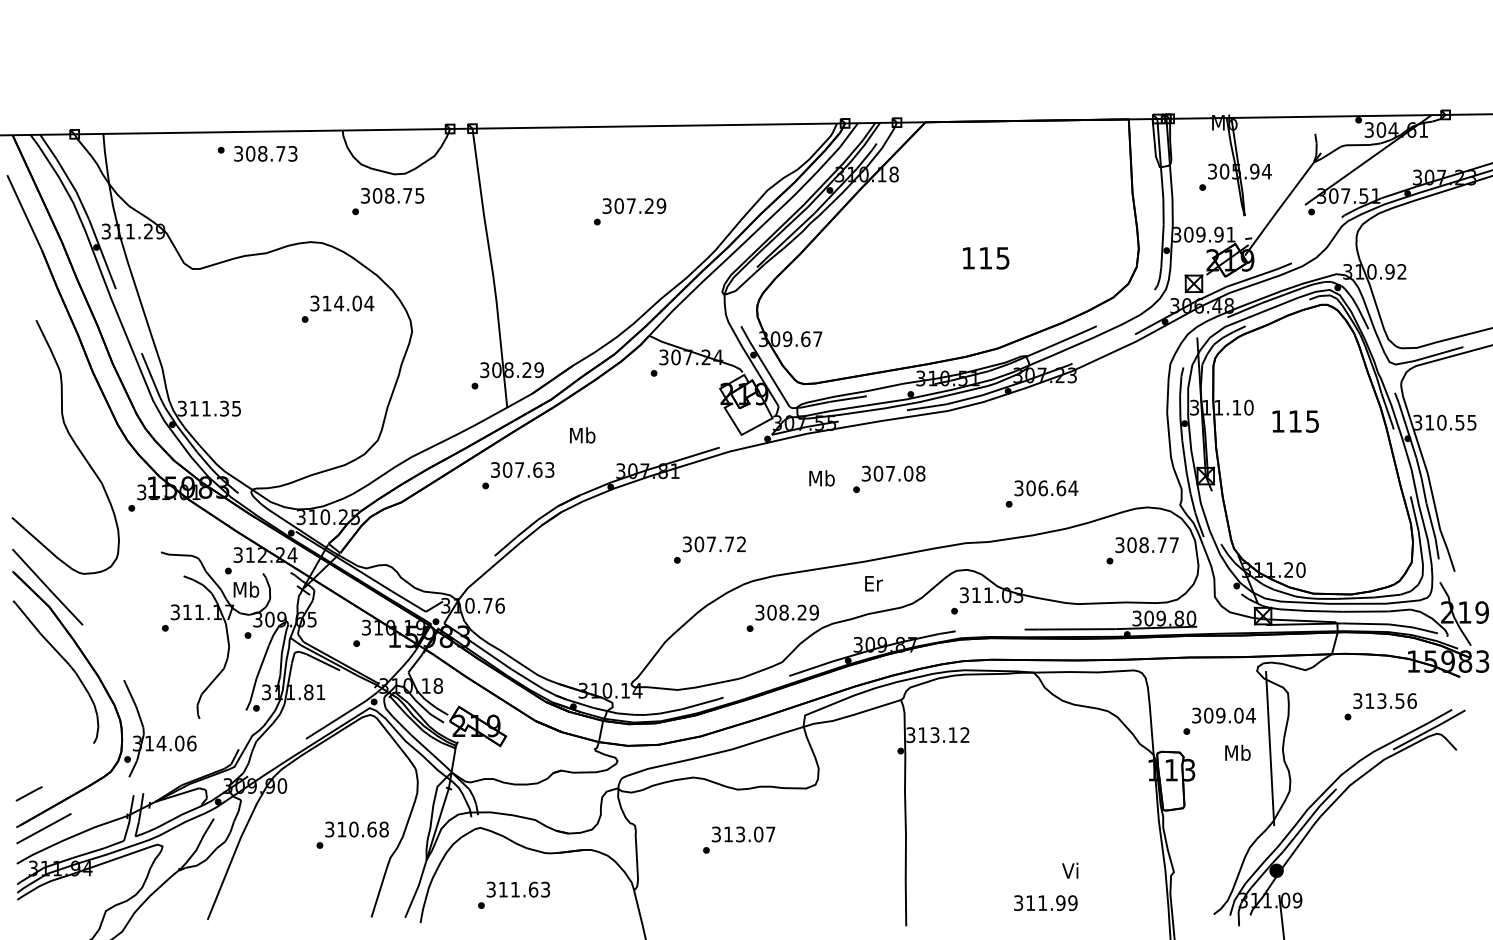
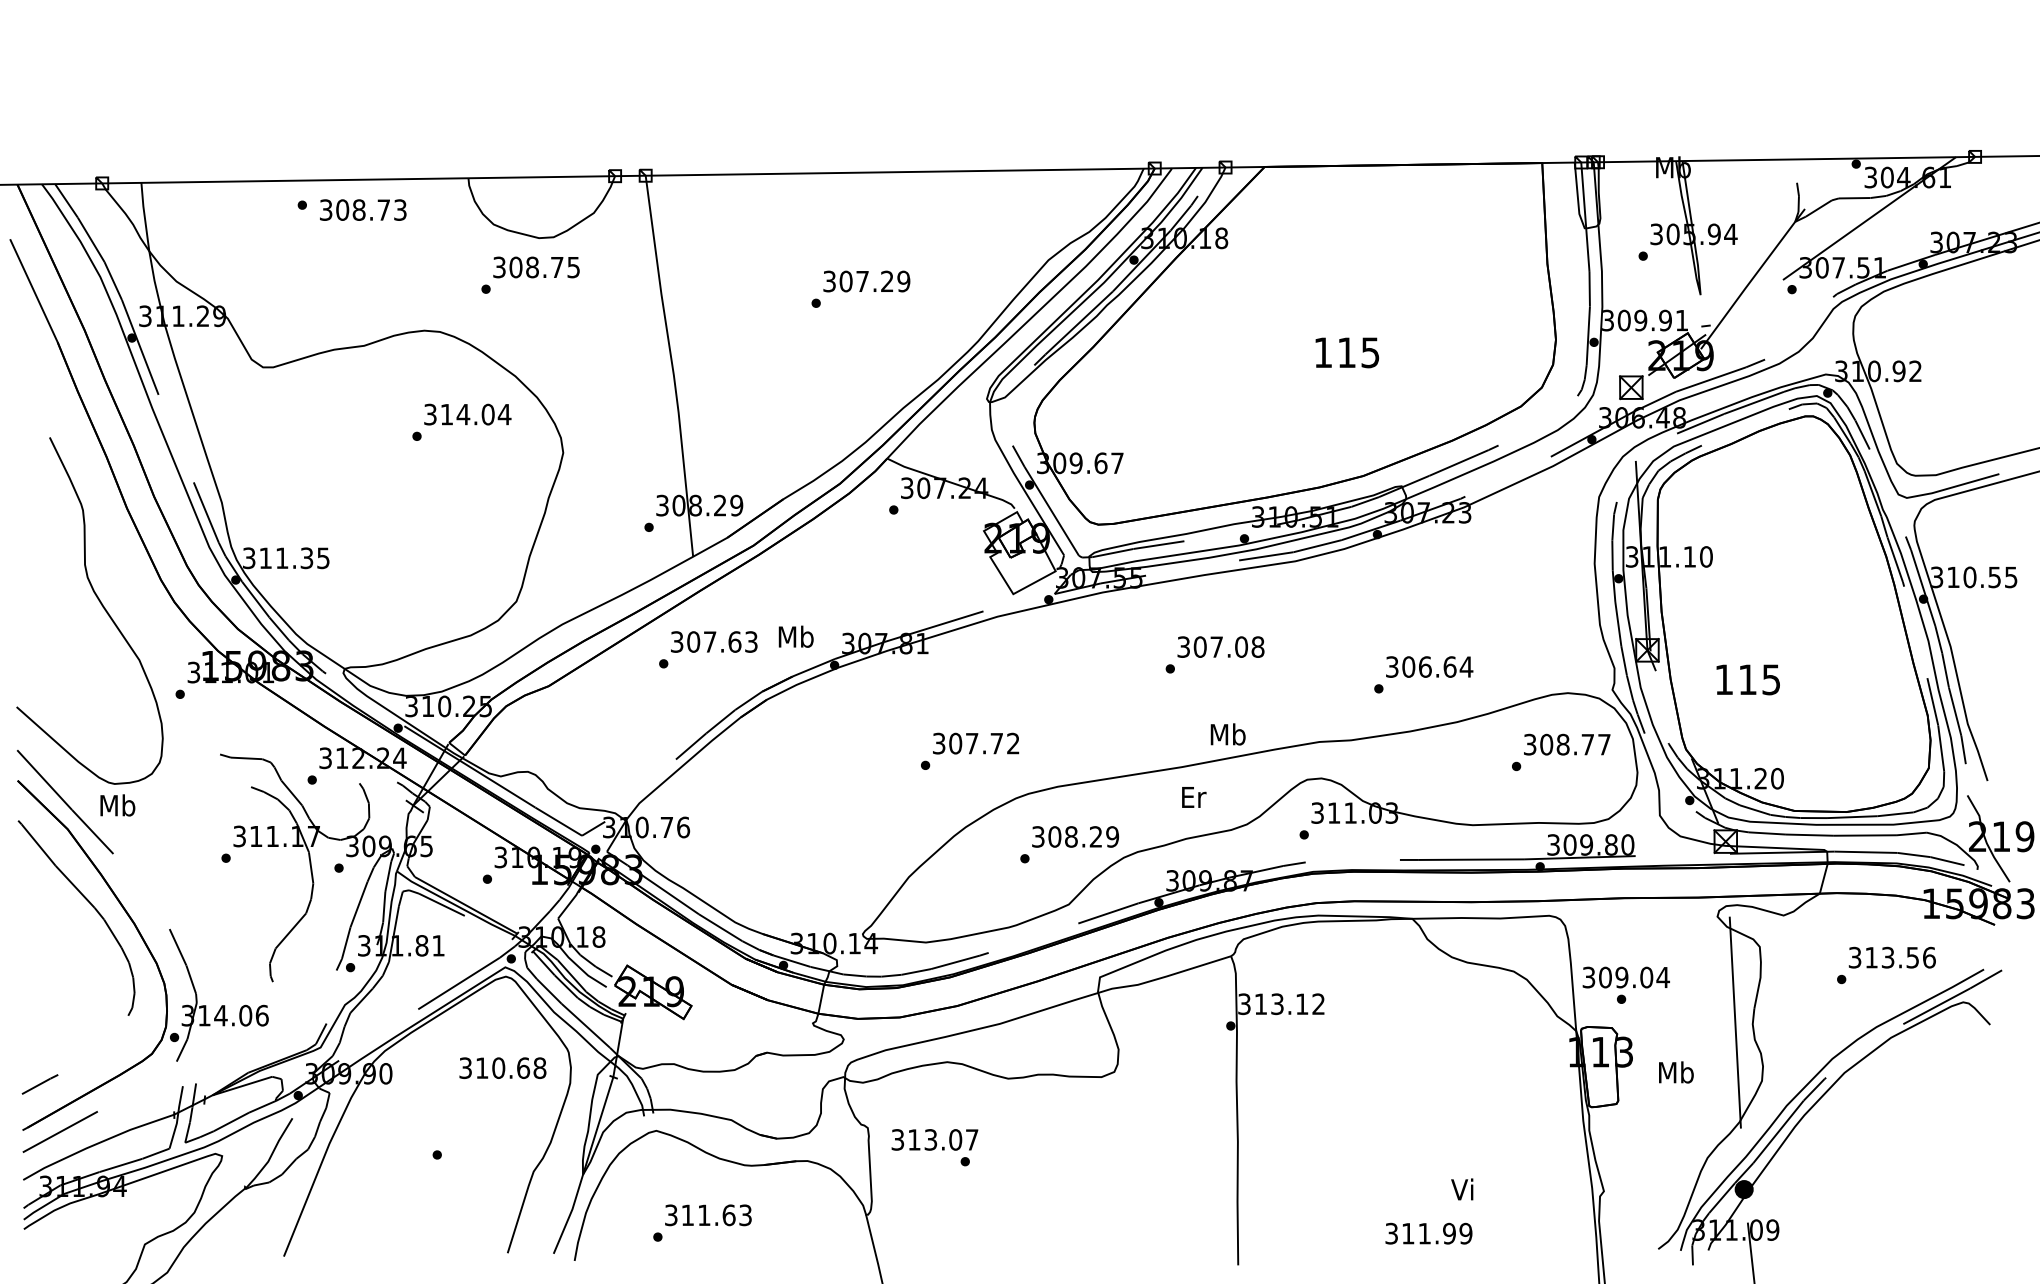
text: (1295, 421) -> (1747, 679), moved
text: (582, 435) -> (795, 636), moved
text: (821, 478) -> (1227, 734), moved
text: (246, 589) -> (117, 805), moved
text: (1223, 715) -> (1625, 977), moved
text: (1238, 752) -> (1676, 1072), moved
text: (356, 829) -> (502, 1067), moved
text: (743, 834) -> (934, 1139), moved

